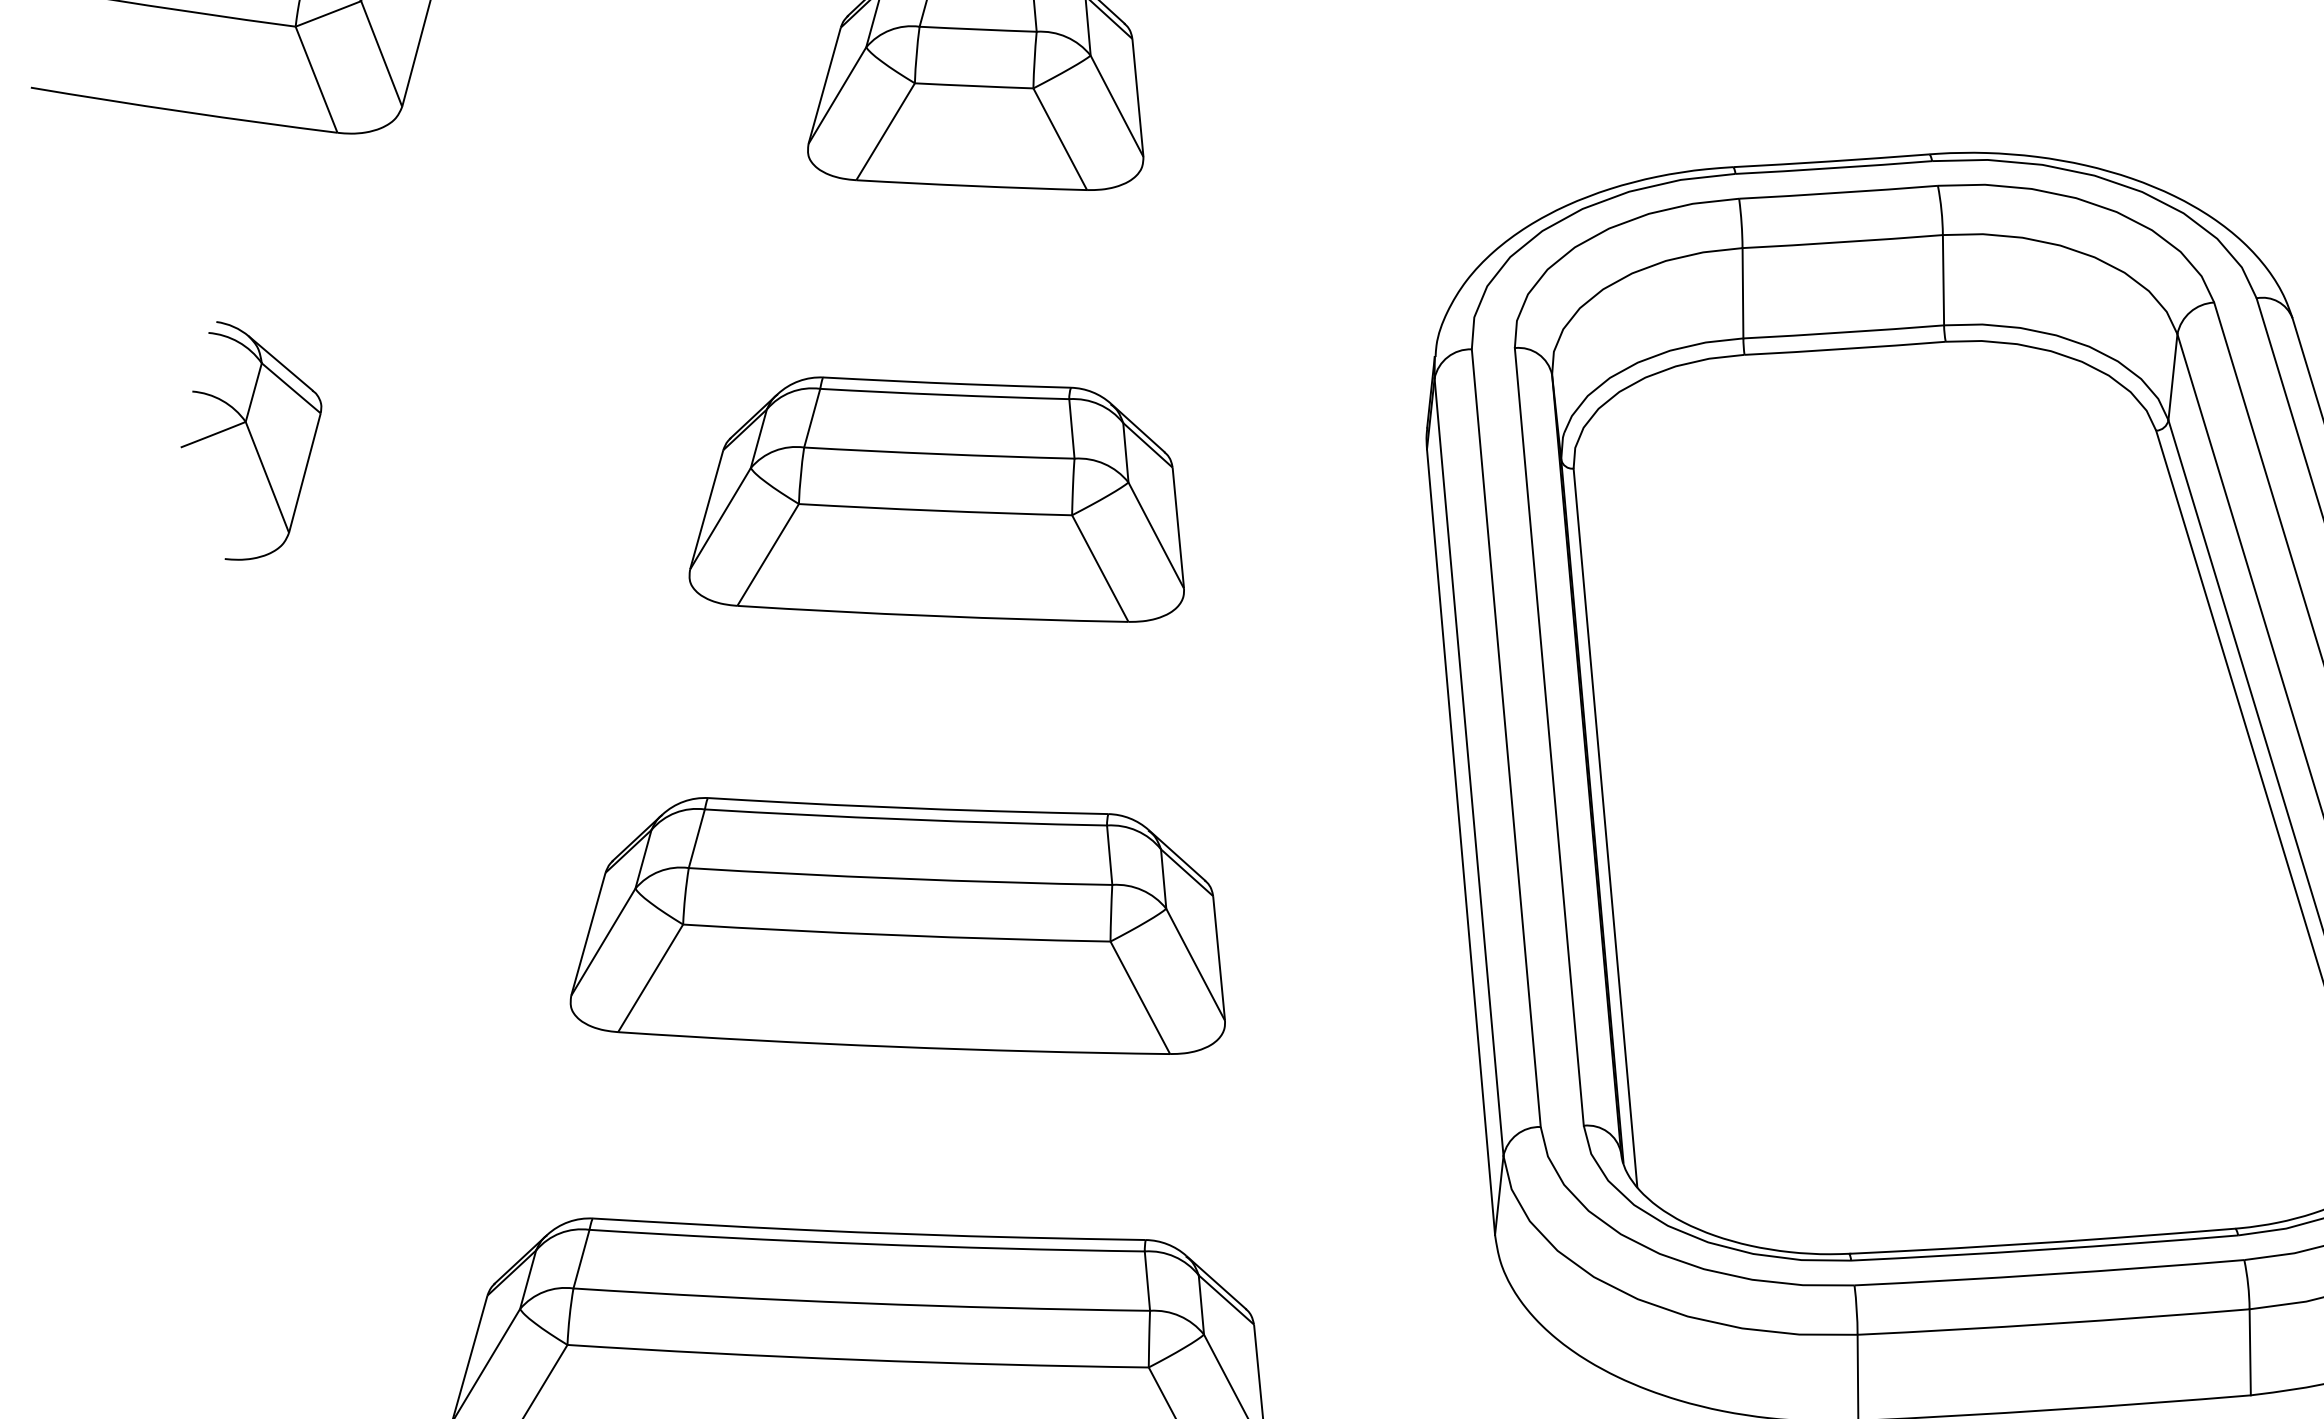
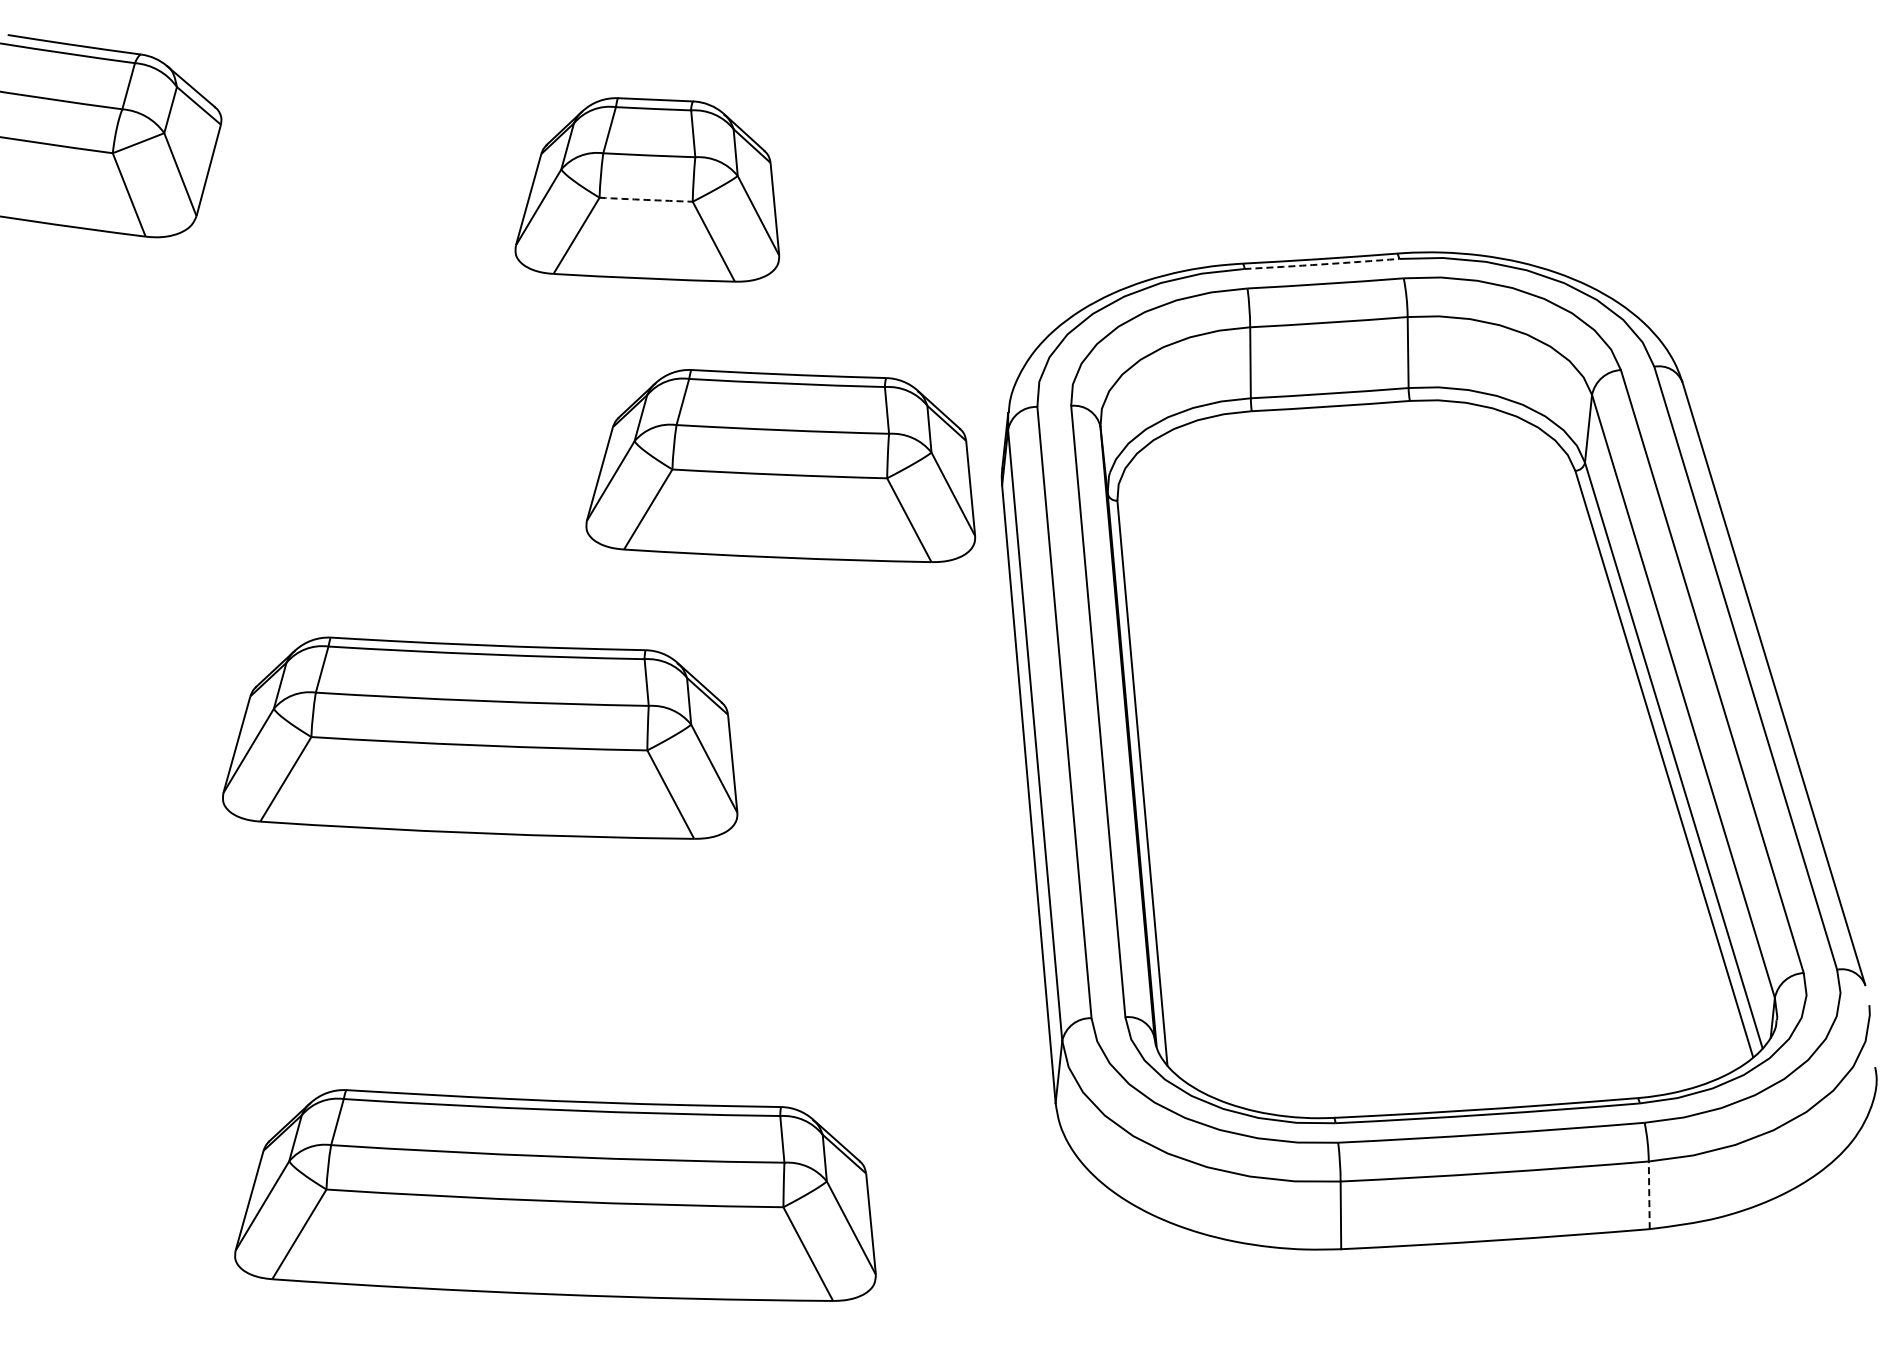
arc: (974, 85) -> (646, 199), solid -> dashed
arc: (1833, 168) -> (1321, 264), solid -> dashed
part: (250, 440) -> (77, 478), removed
part: (936, 498) -> (780, 465), moved
part: (898, 925) -> (480, 737), moved
line: (2250, 1352) -> (1649, 1195), solid -> dashed

